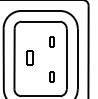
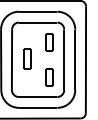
part: (52, 41) -> (49, 42), size x1.67
part: (30, 57) -> (27, 58), size x1.43
part: (52, 76) -> (49, 77), size x1.67

